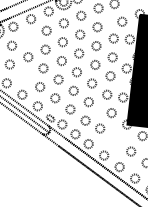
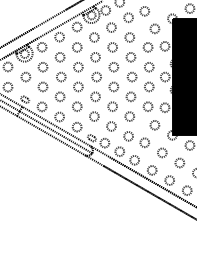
circle: (28, 38) -> (59, 57), added
circle: (24, 75) -> (59, 96), added
circle: (115, 139) -> (162, 152), added

